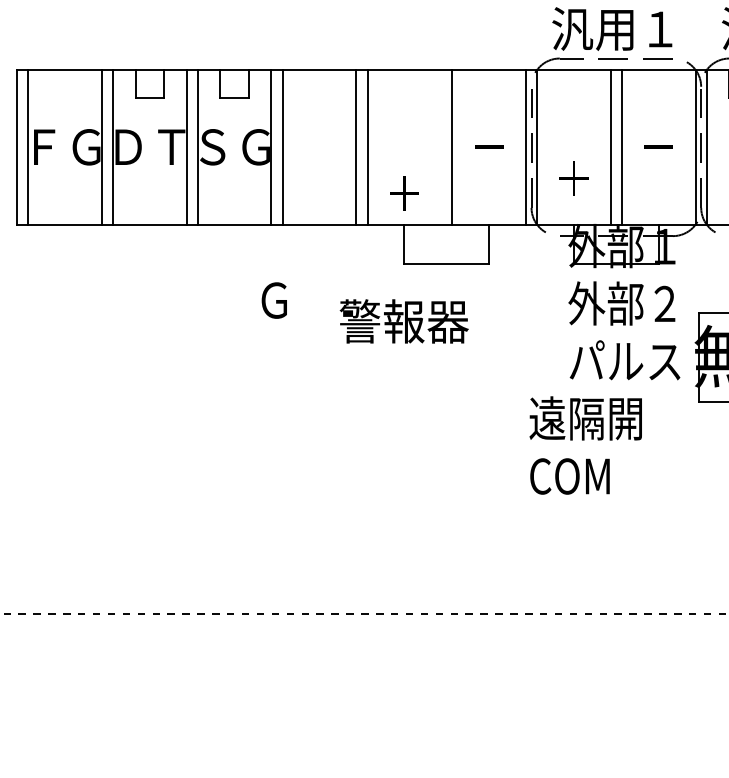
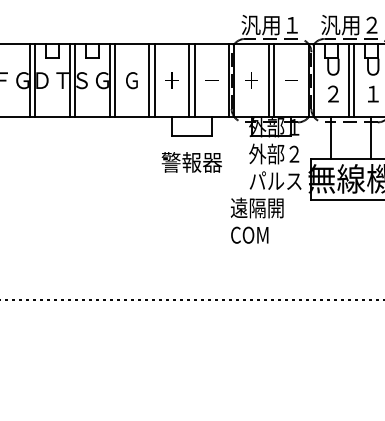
line: (441, 146) -> (189, 80), added
text: (573, 178) -> (251, 80), moved
text: (403, 193) -> (171, 80), moved
text: (273, 300) -> (131, 80), moved
text: (403, 321) -> (191, 162), moved

